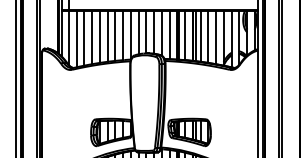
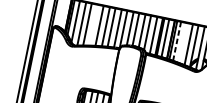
line: (200, 36) -> (176, 41), solid -> dashed
line: (208, 36) -> (182, 42), removed
line: (92, 37) -> (94, 25), removed

